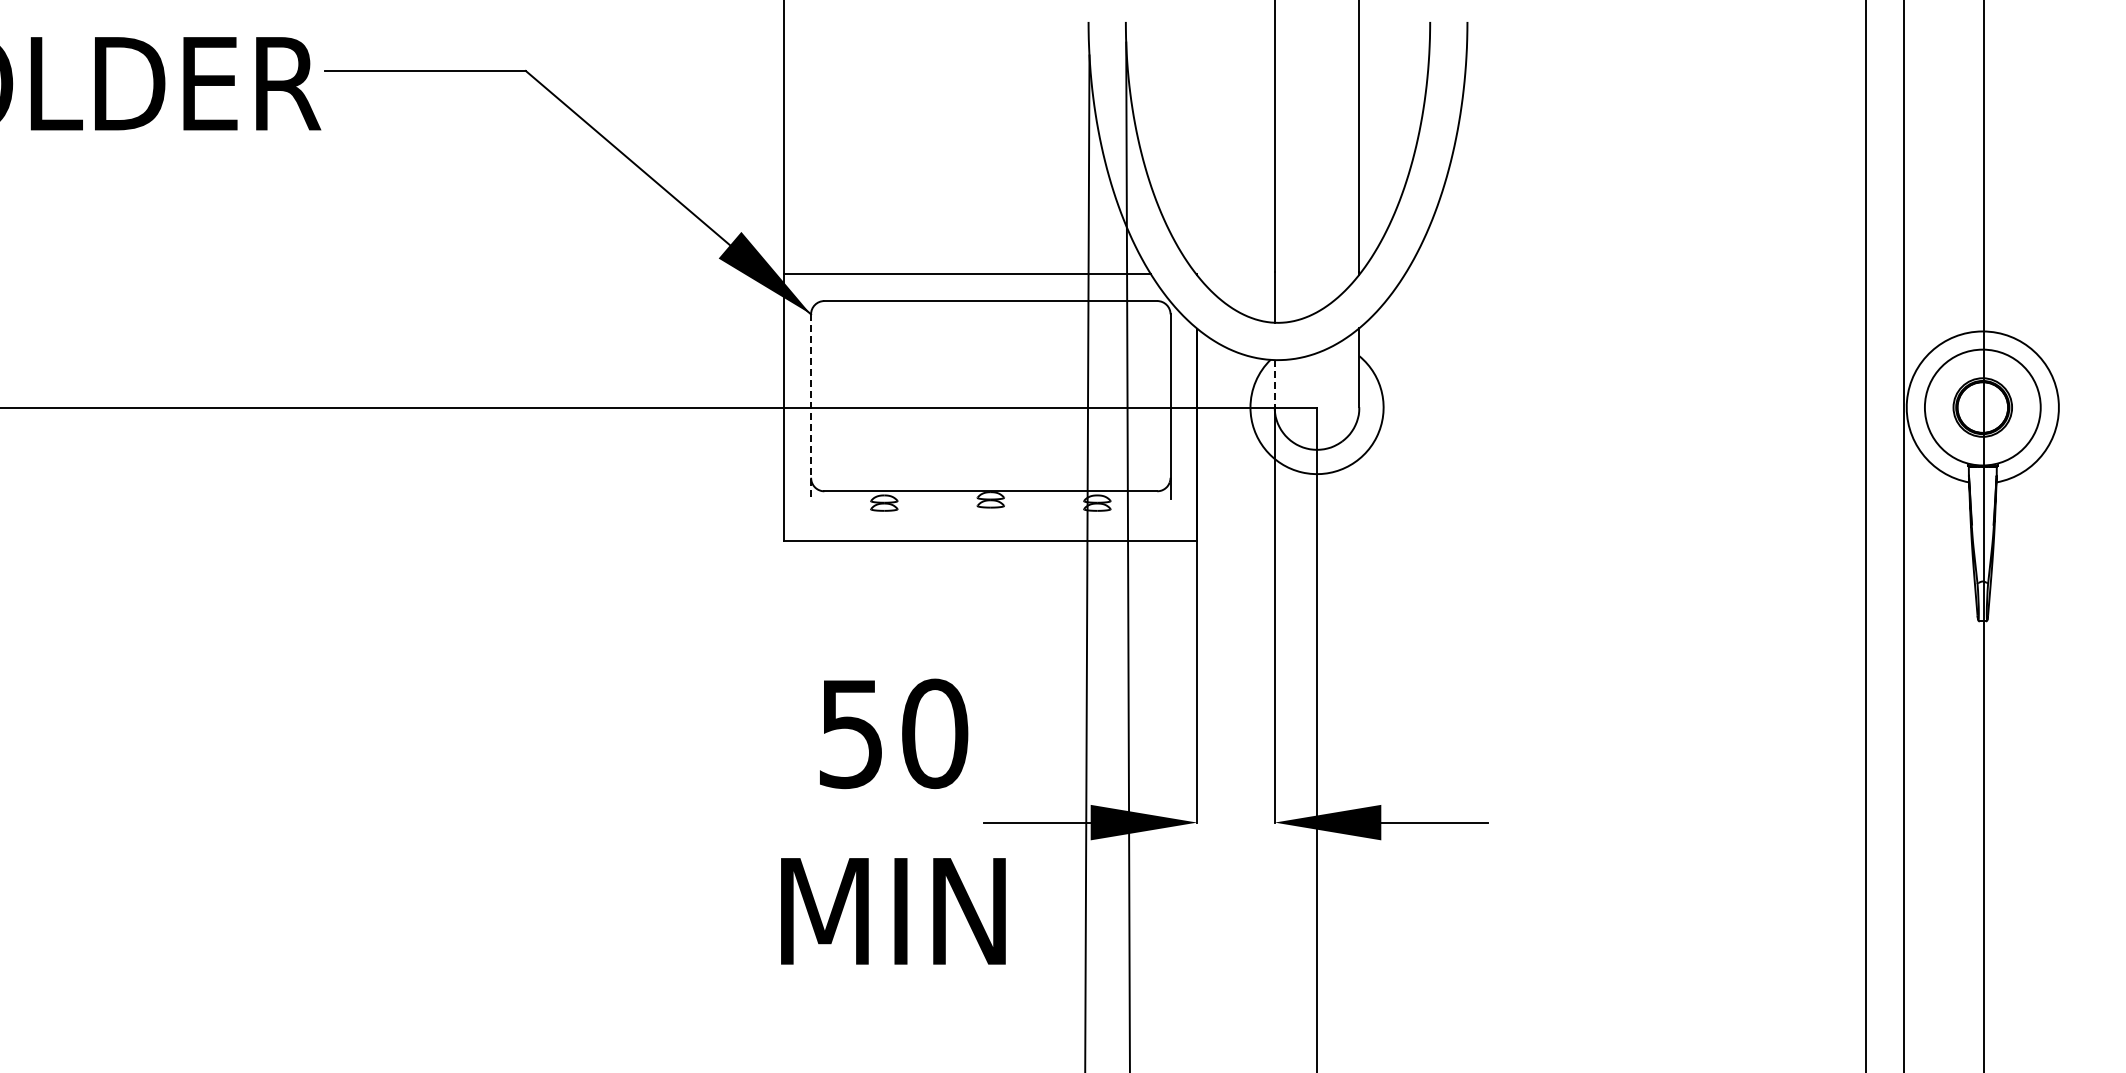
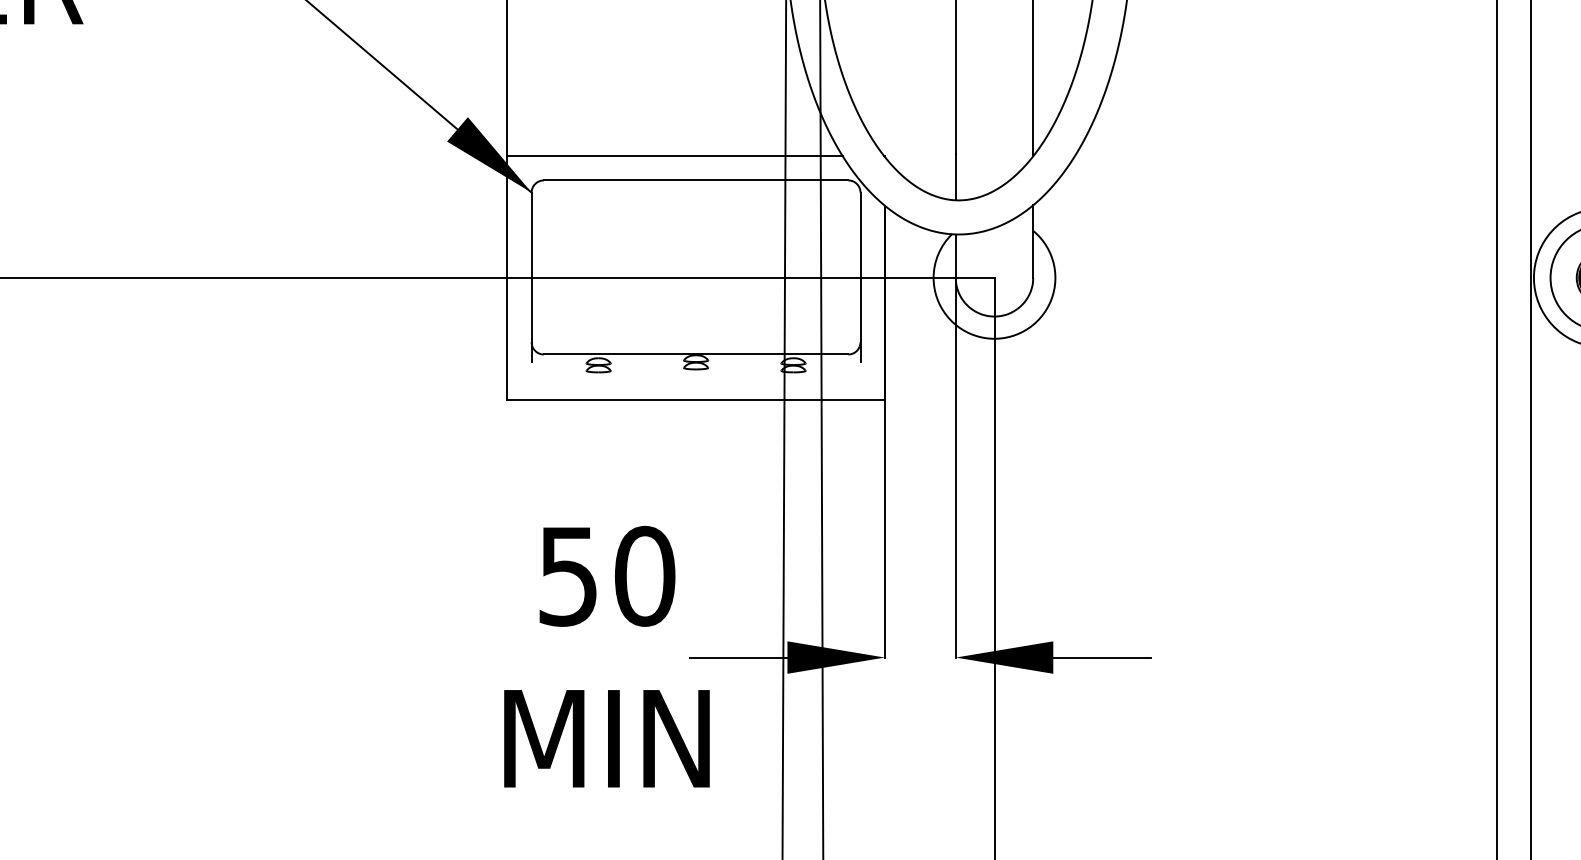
line: (1274, 383) -> (955, 255), dashed -> solid
line: (811, 407) -> (532, 277), dashed -> solid

